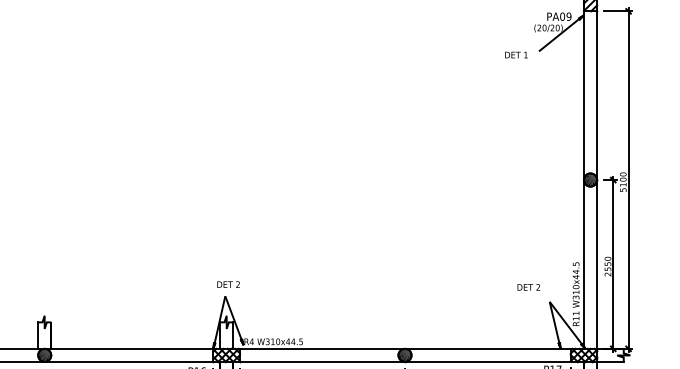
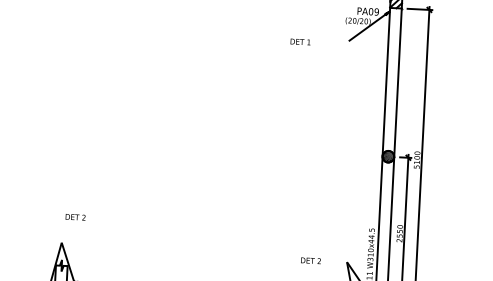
text: (516, 54) -> (300, 41), moved
text: (228, 284) -> (75, 217), moved
text: (528, 287) -> (310, 260), moved

